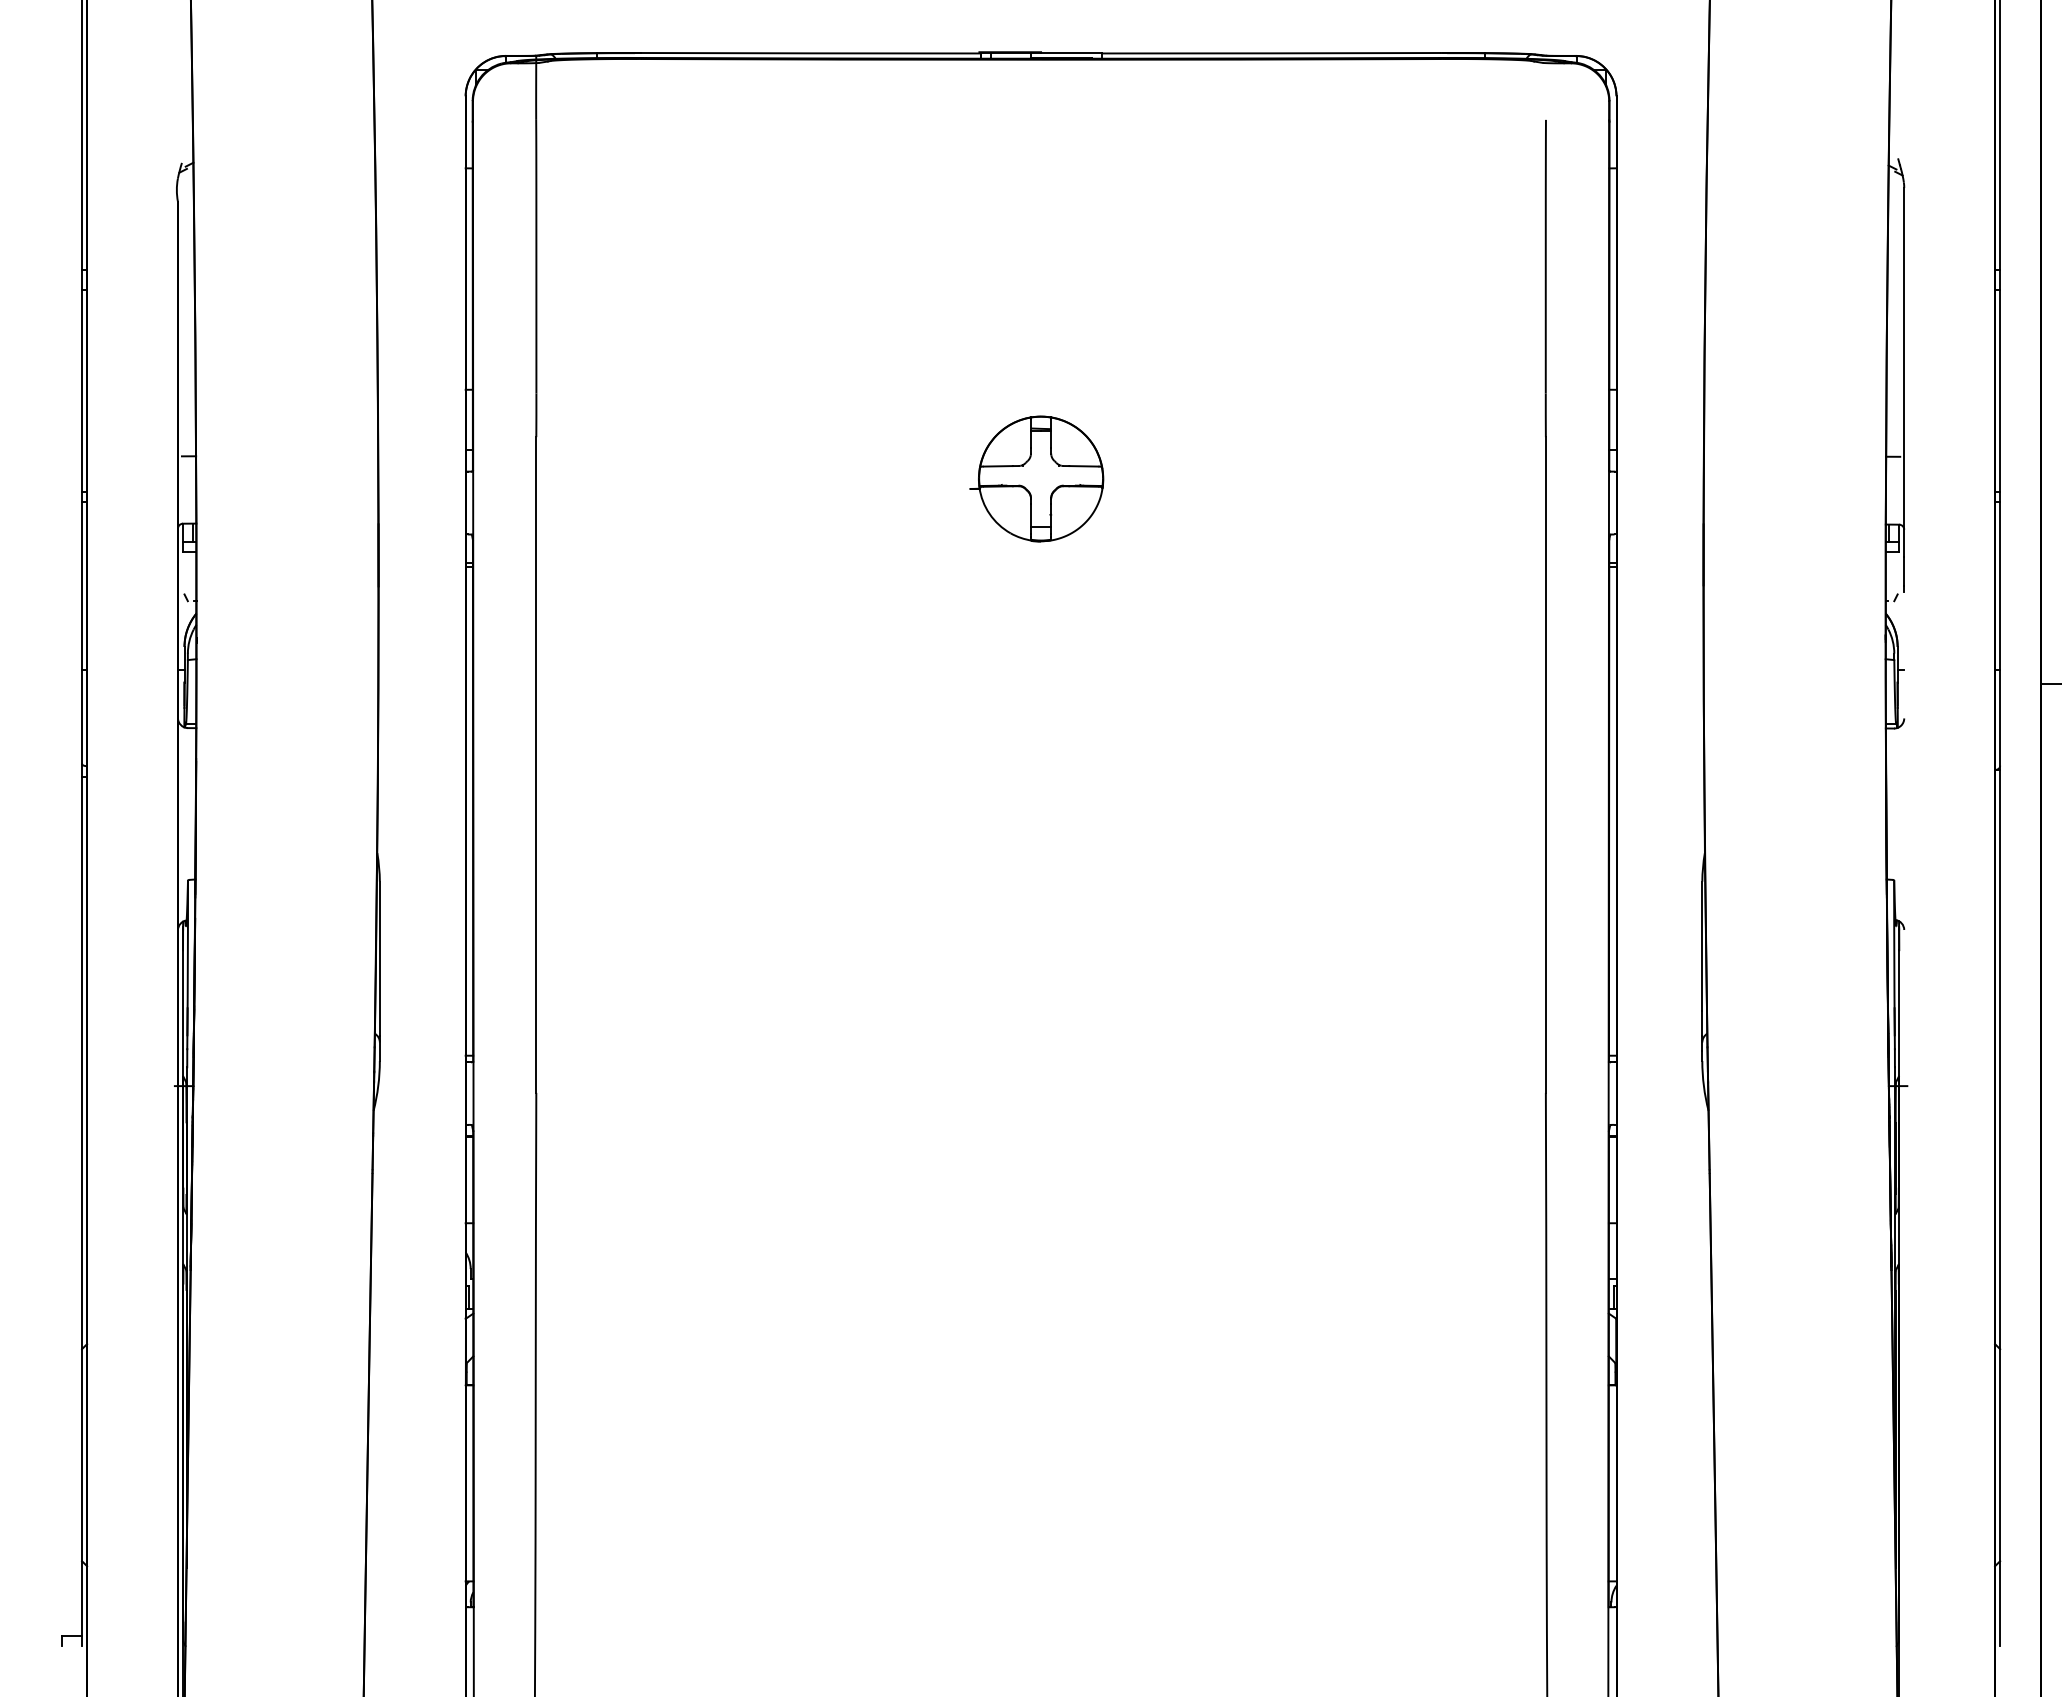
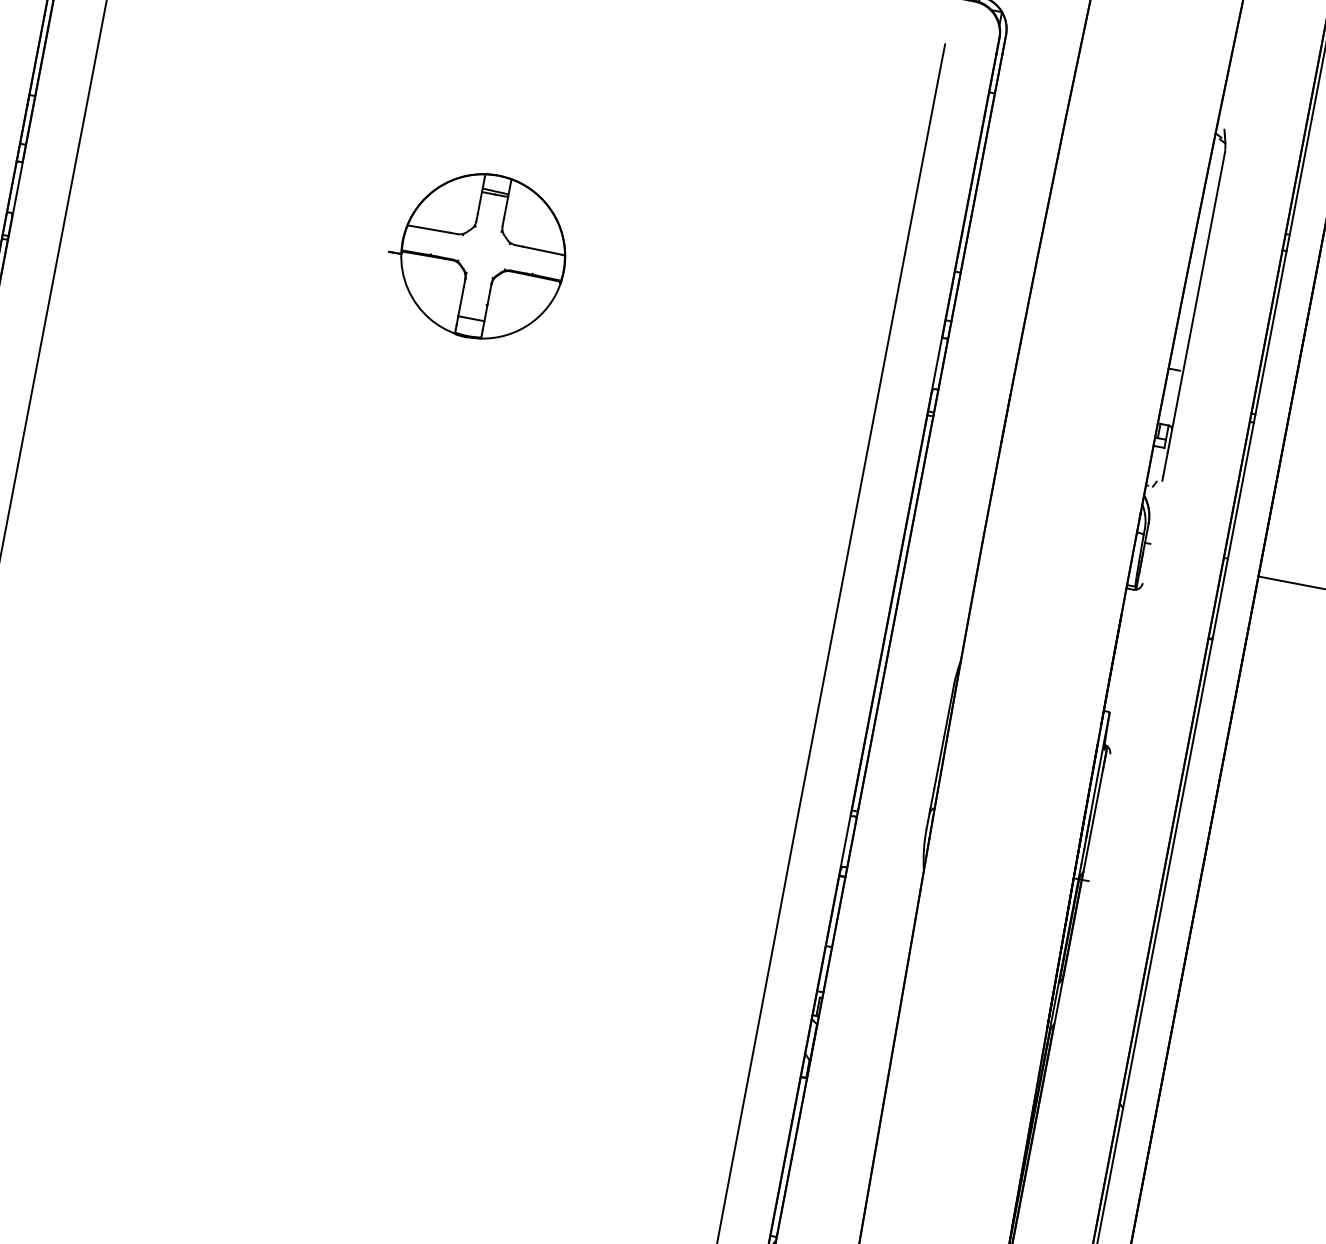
part: (1036, 478) -> (477, 254), size x1.6

